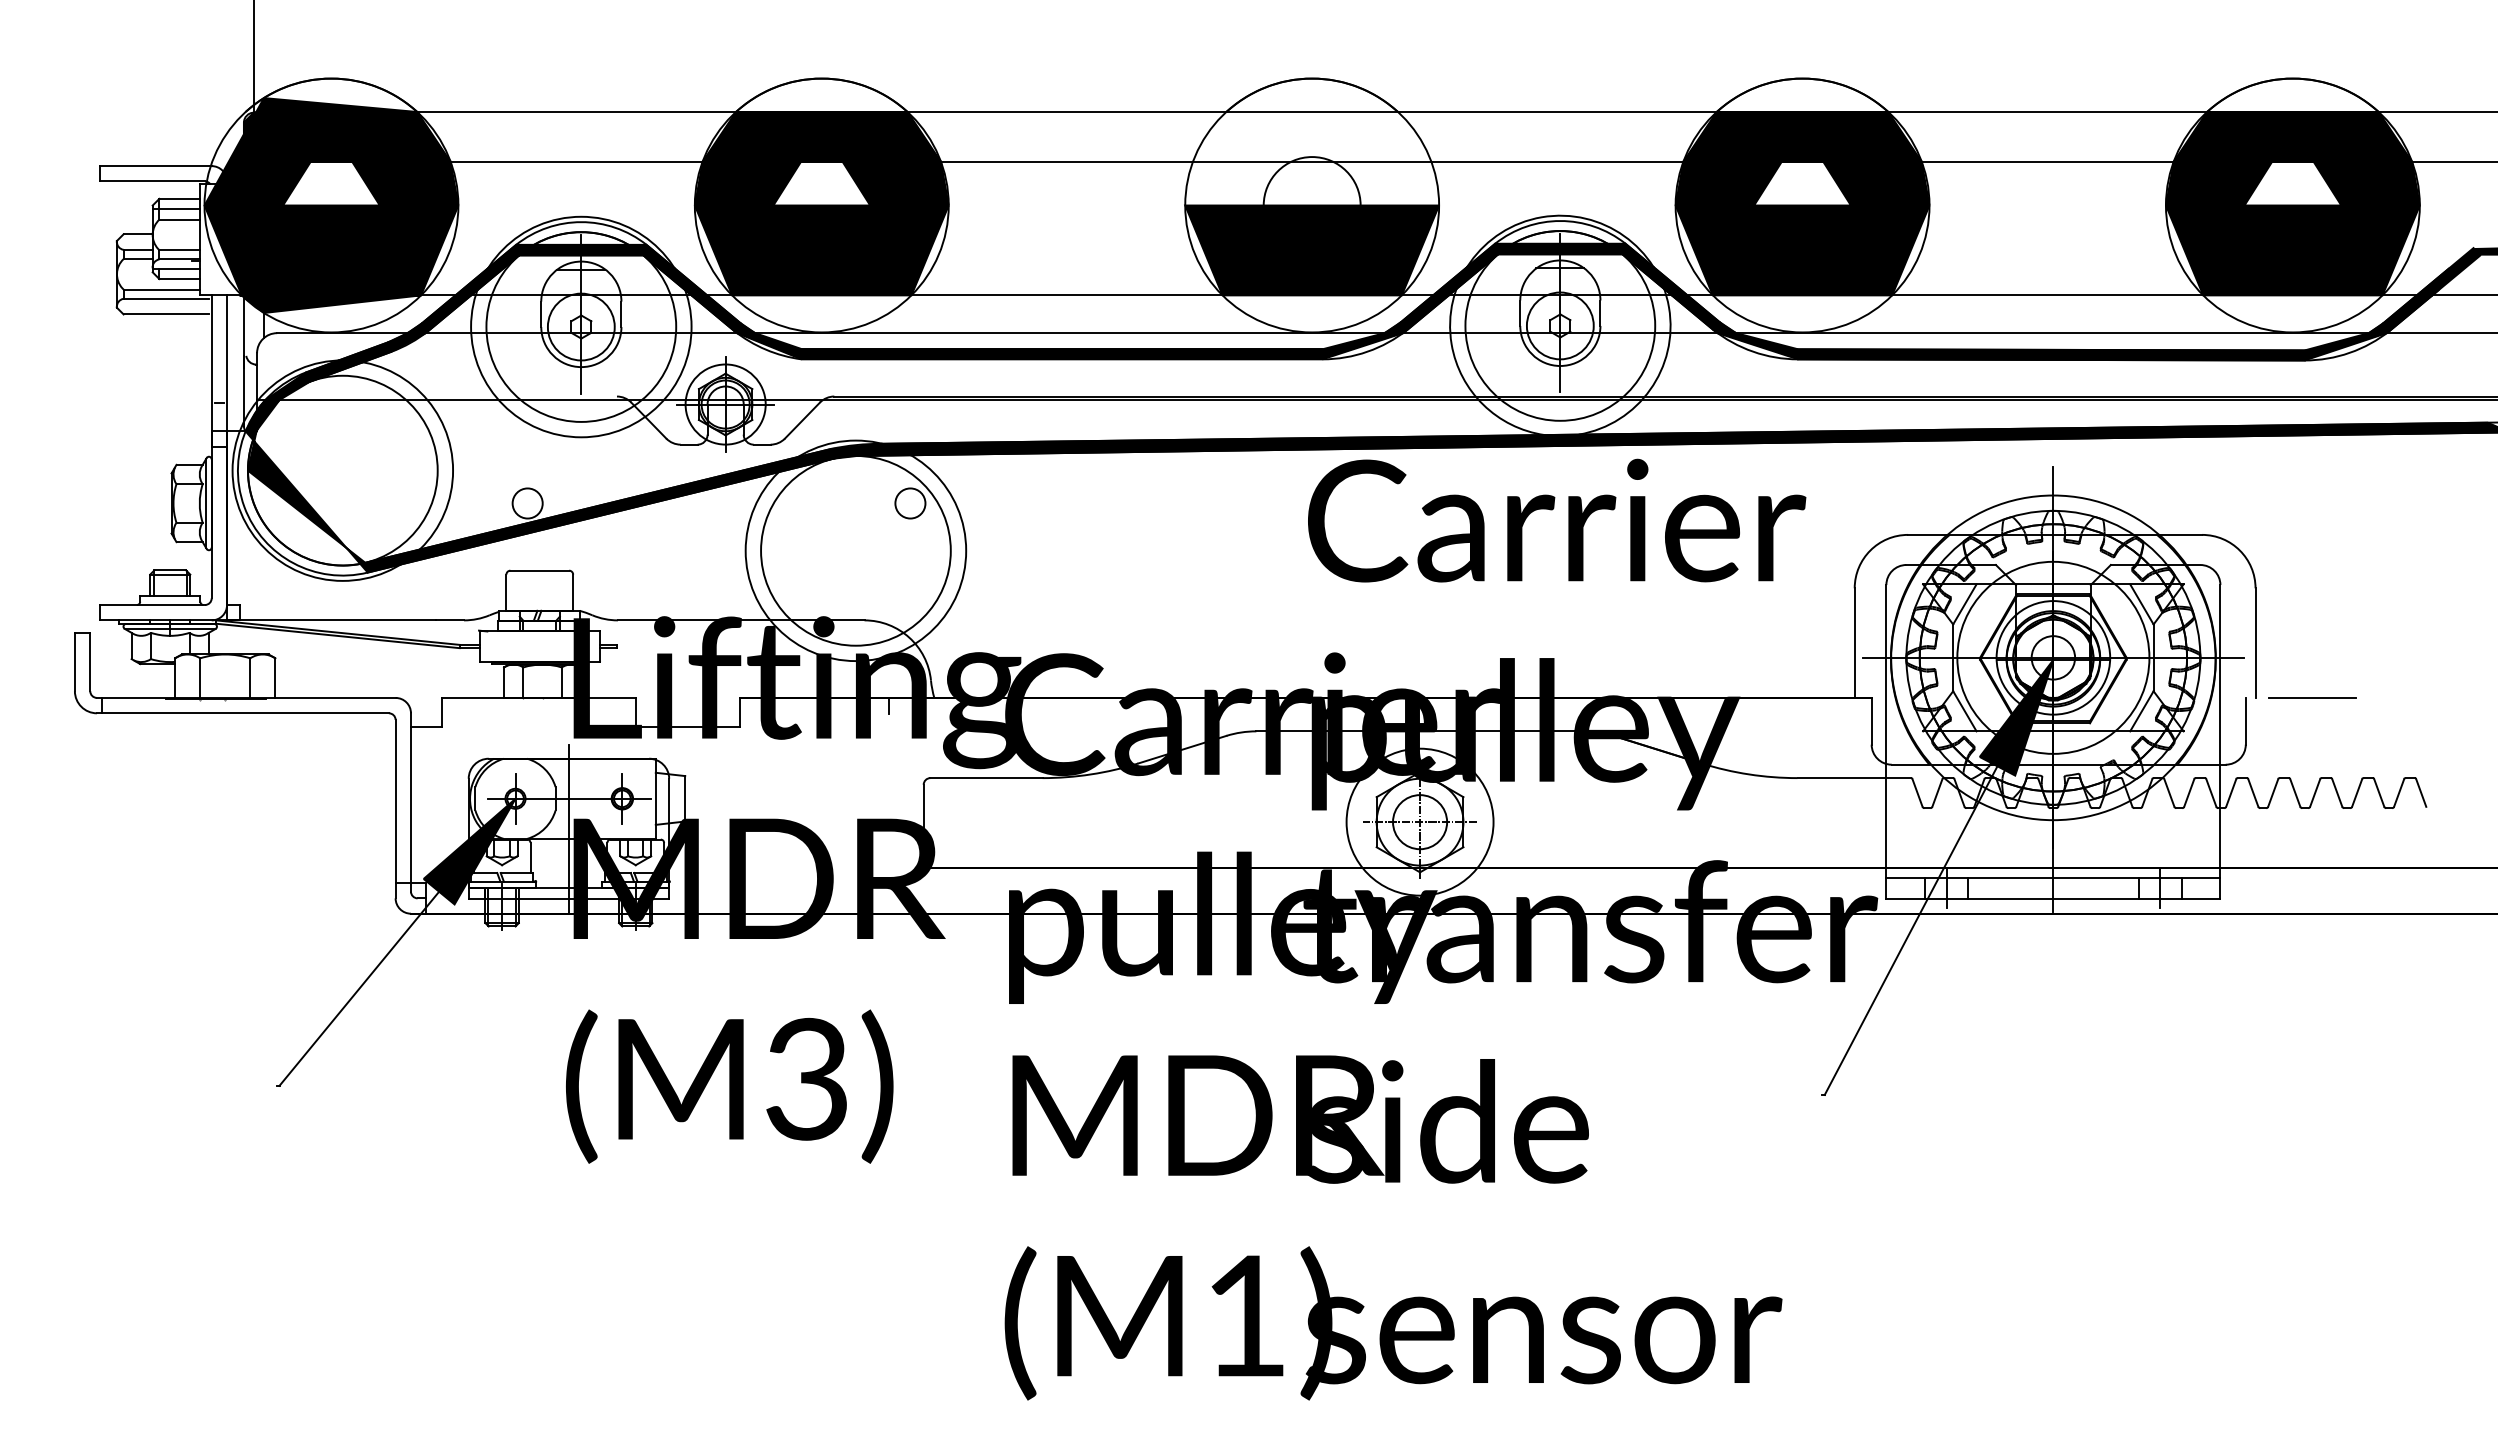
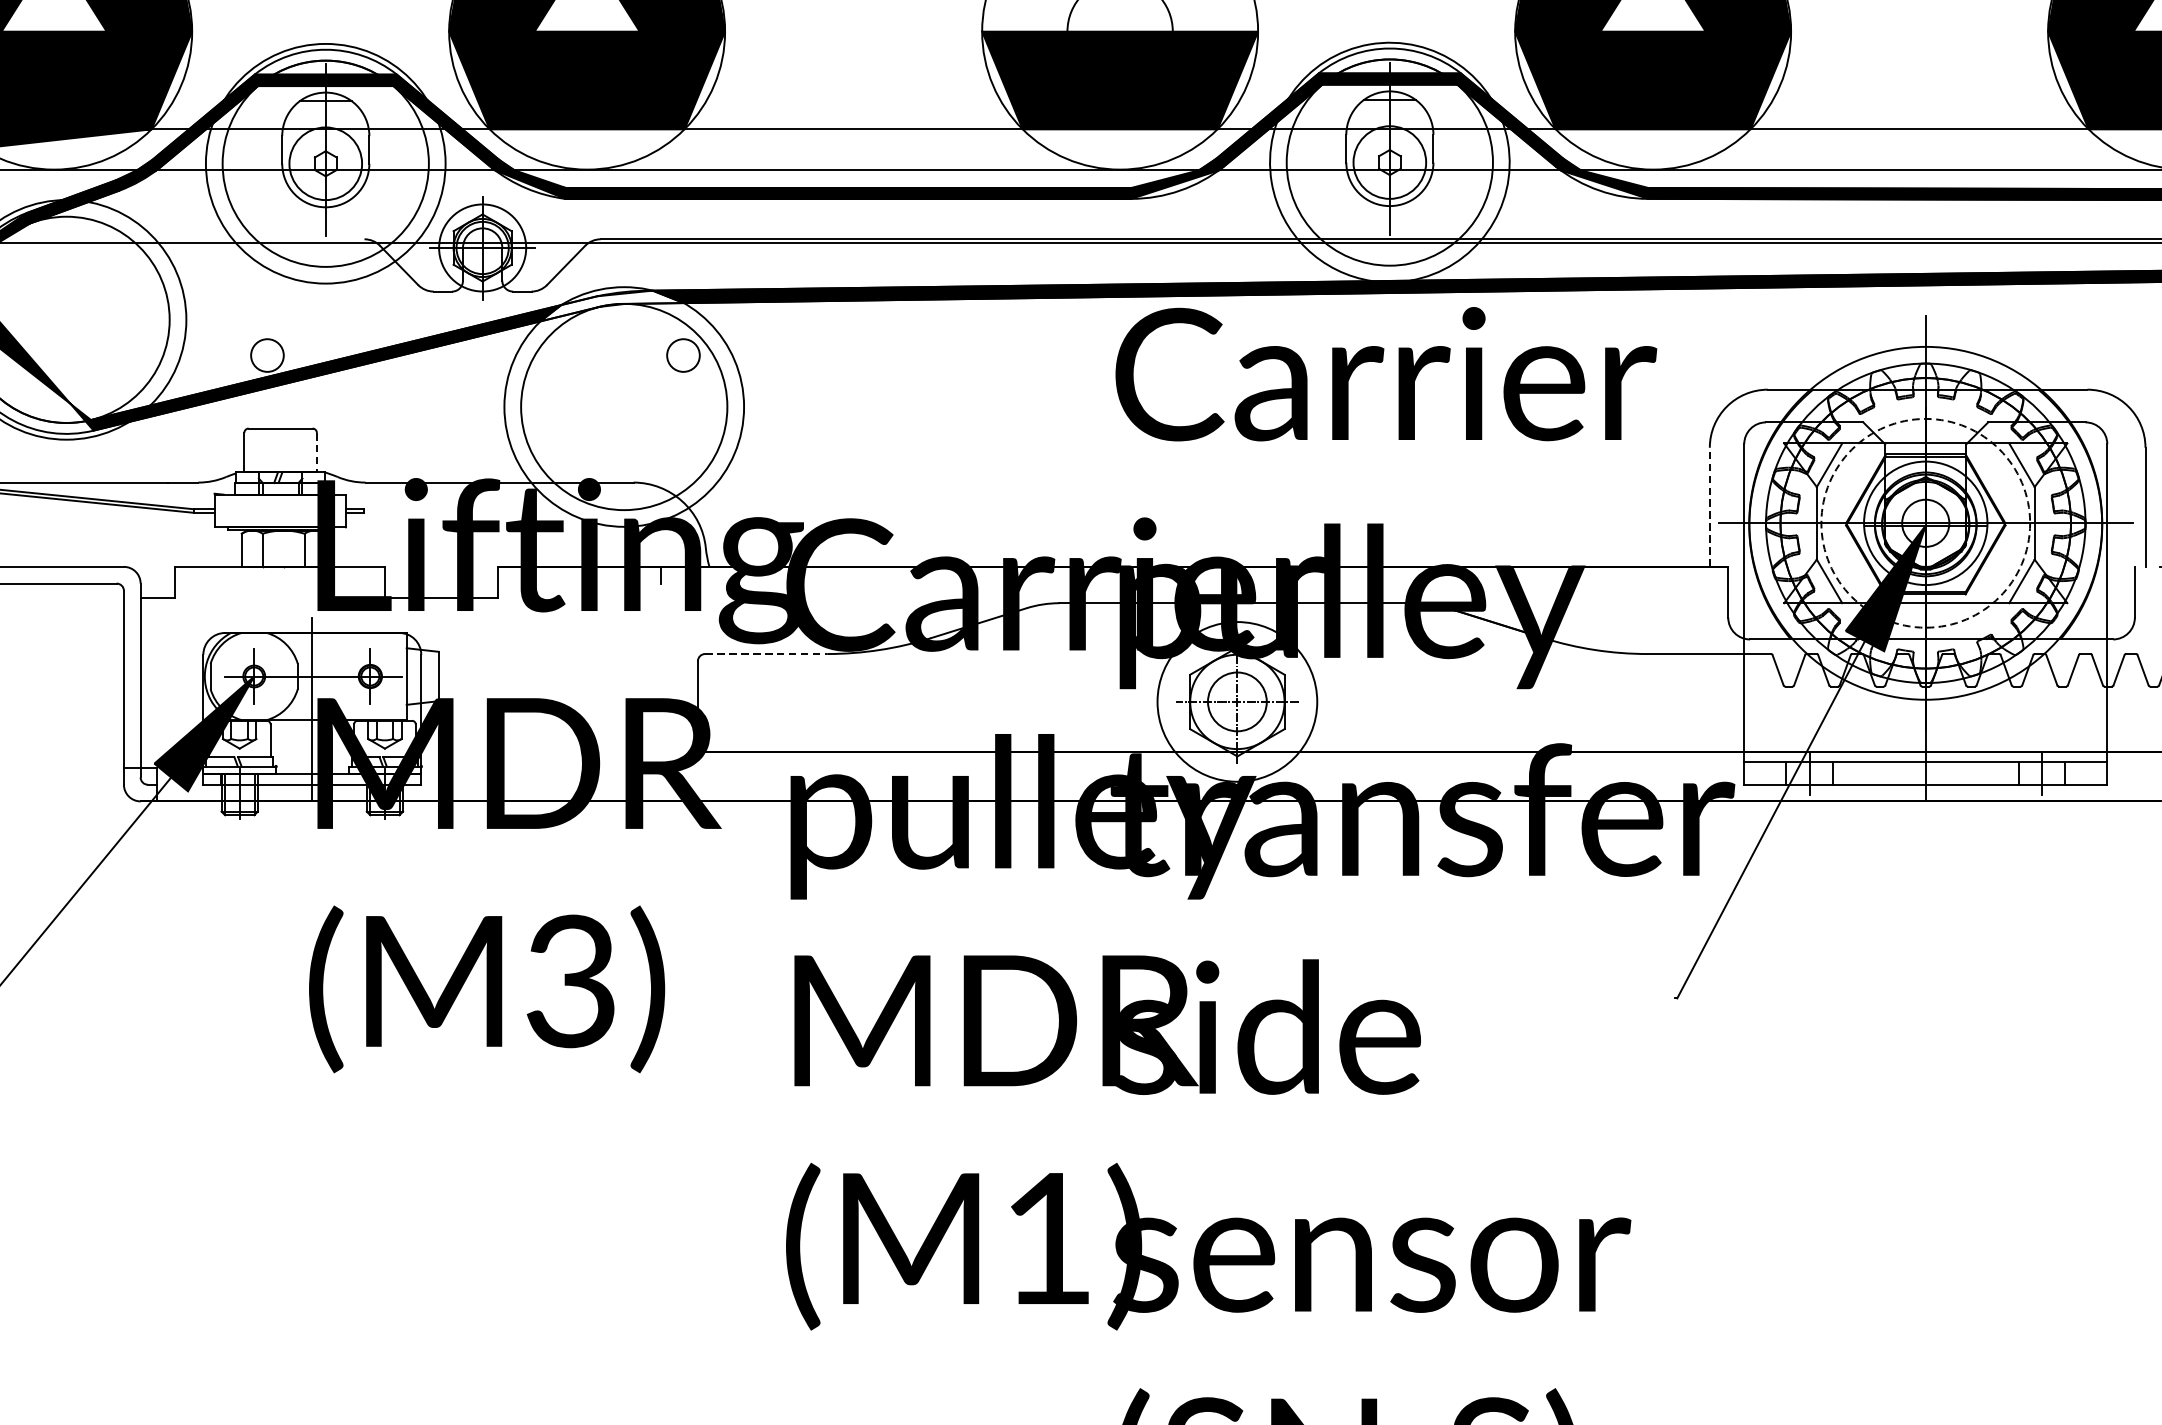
fill: (844, 457) -> (611, 305), removed
line: (573, 593) -> (317, 453), solid -> dashed
line: (1854, 643) -> (1709, 507), solid -> dashed
circle: (2053, 657) -> (1925, 522), solid -> dashed
line: (986, 778) -> (766, 654), solid -> dashed

